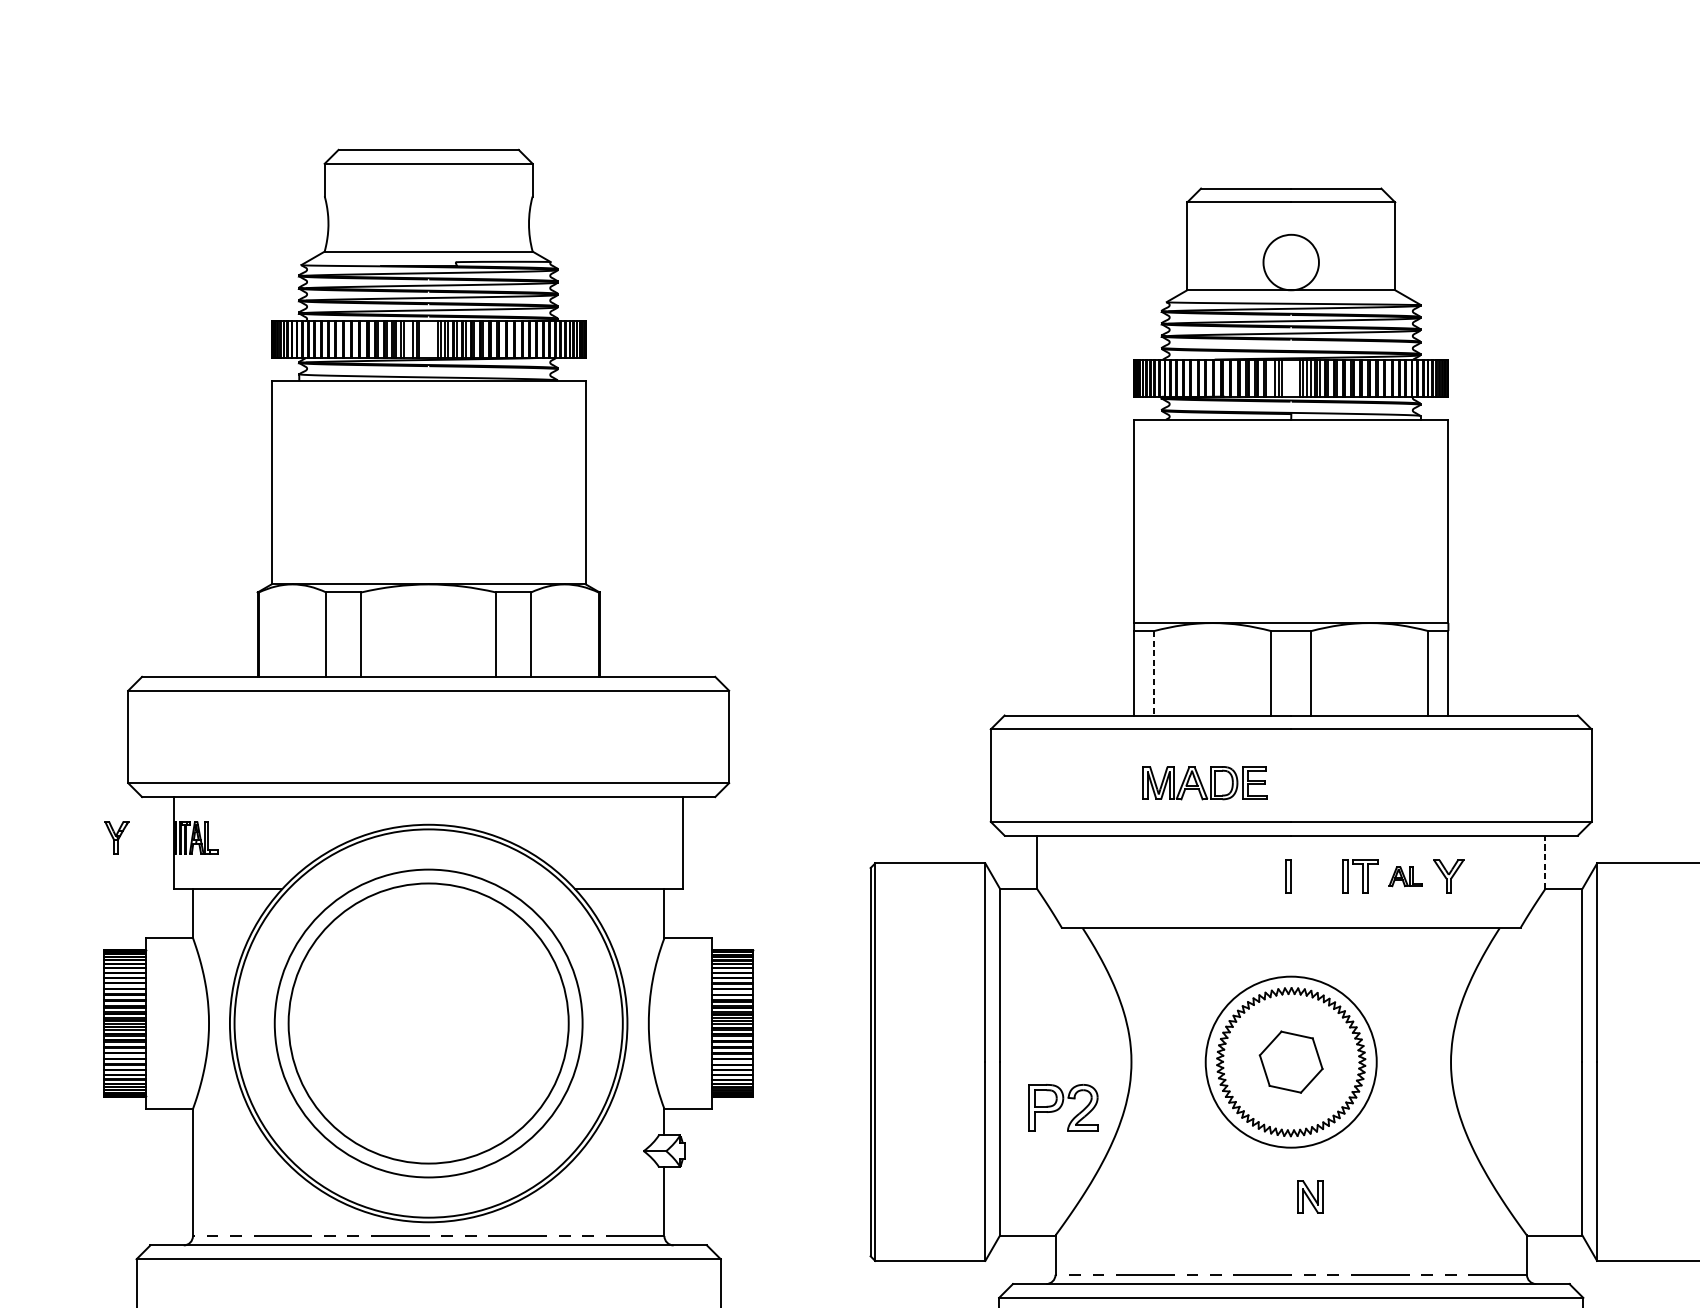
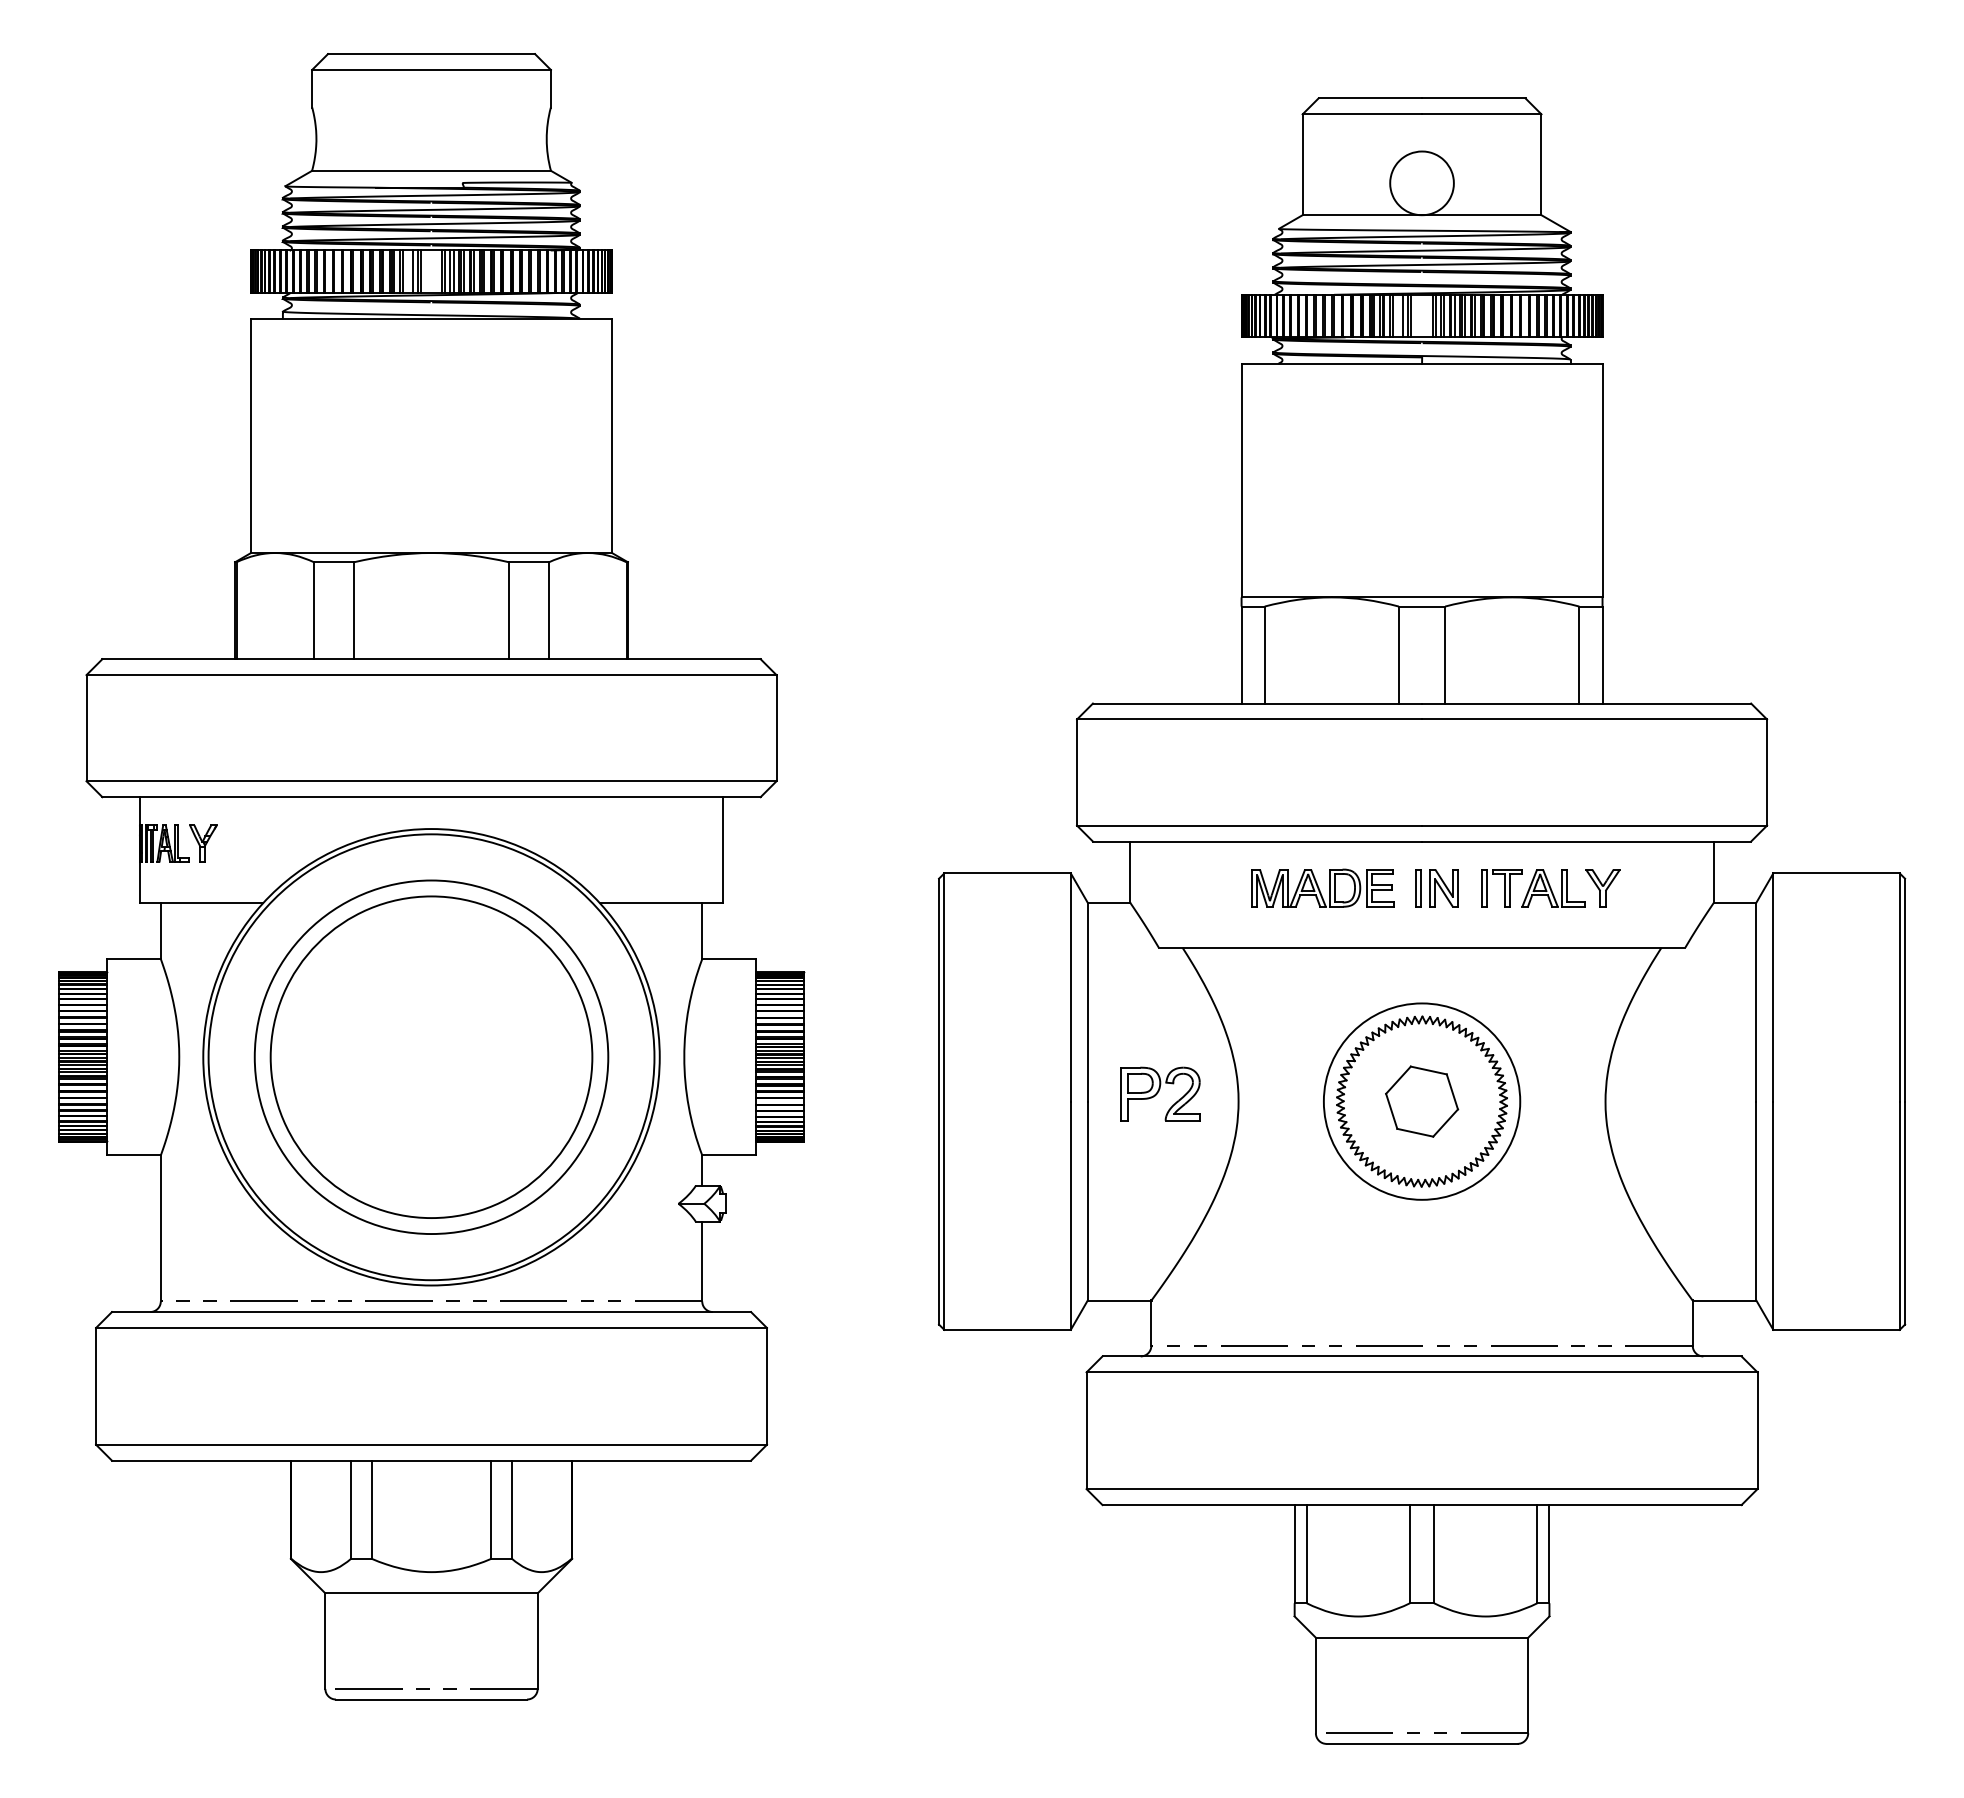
line: (1154, 673) -> (1264, 655), dashed -> solid
part: (1204, 782) -> (1322, 887), moved
part: (116, 837) -> (203, 843), moved
line: (1545, 862) -> (1713, 872), dashed -> solid
part: (1405, 876) -> (1553, 888), size x1.67
part: (1063, 1107) -> (1160, 1093), moved
part: (1309, 1197) -> (1443, 888), moved

